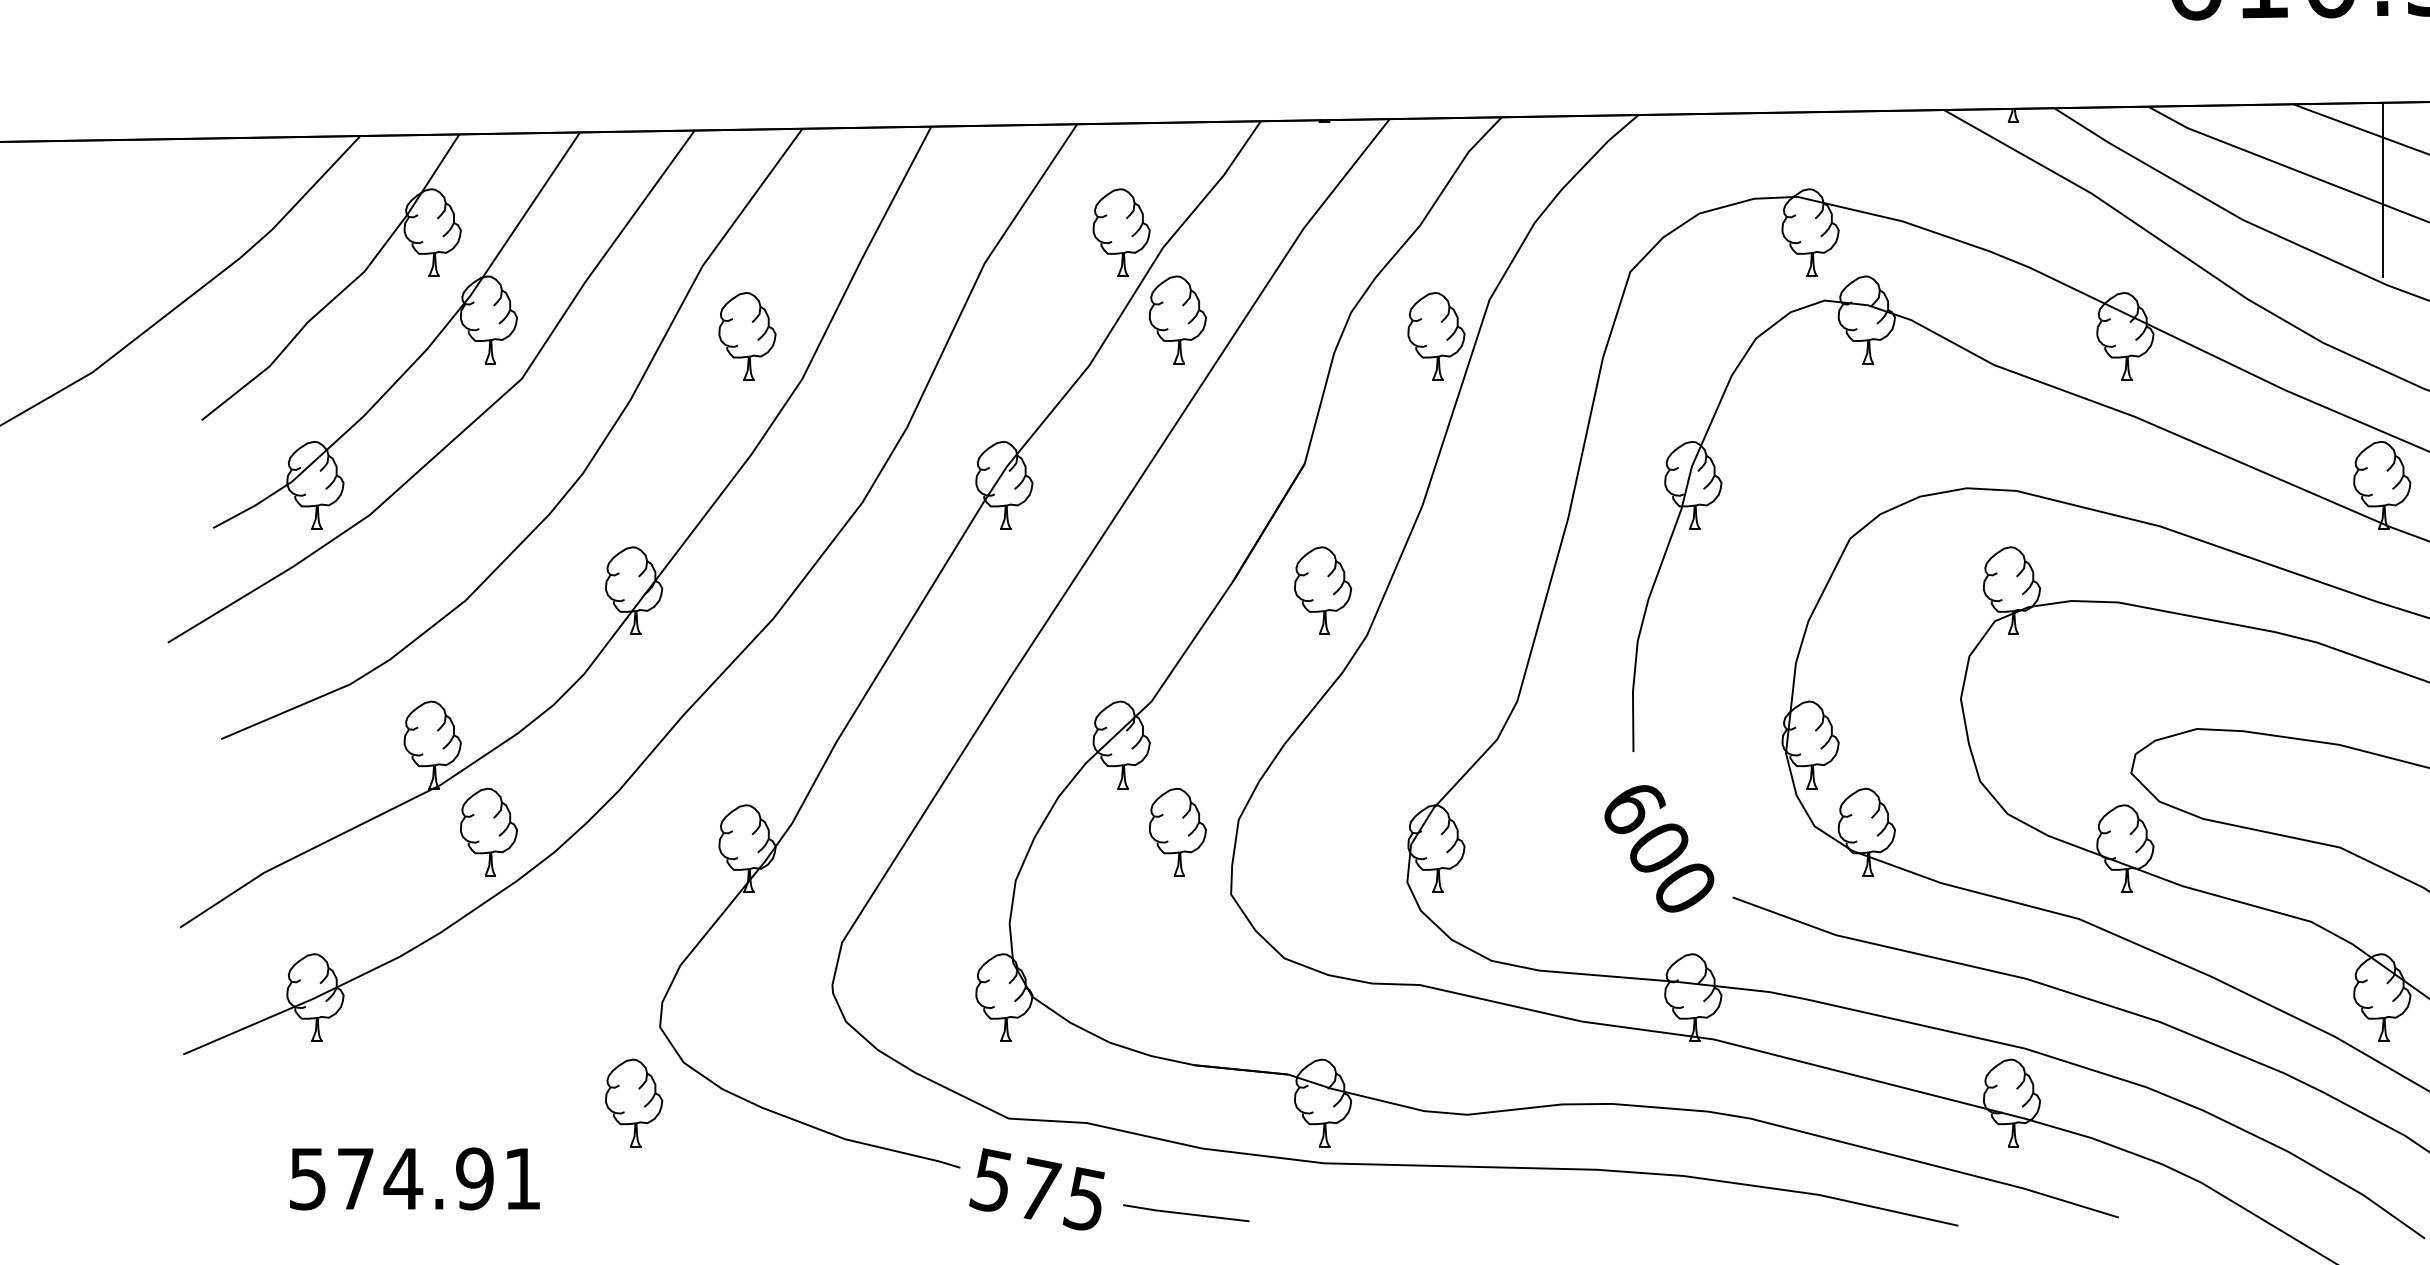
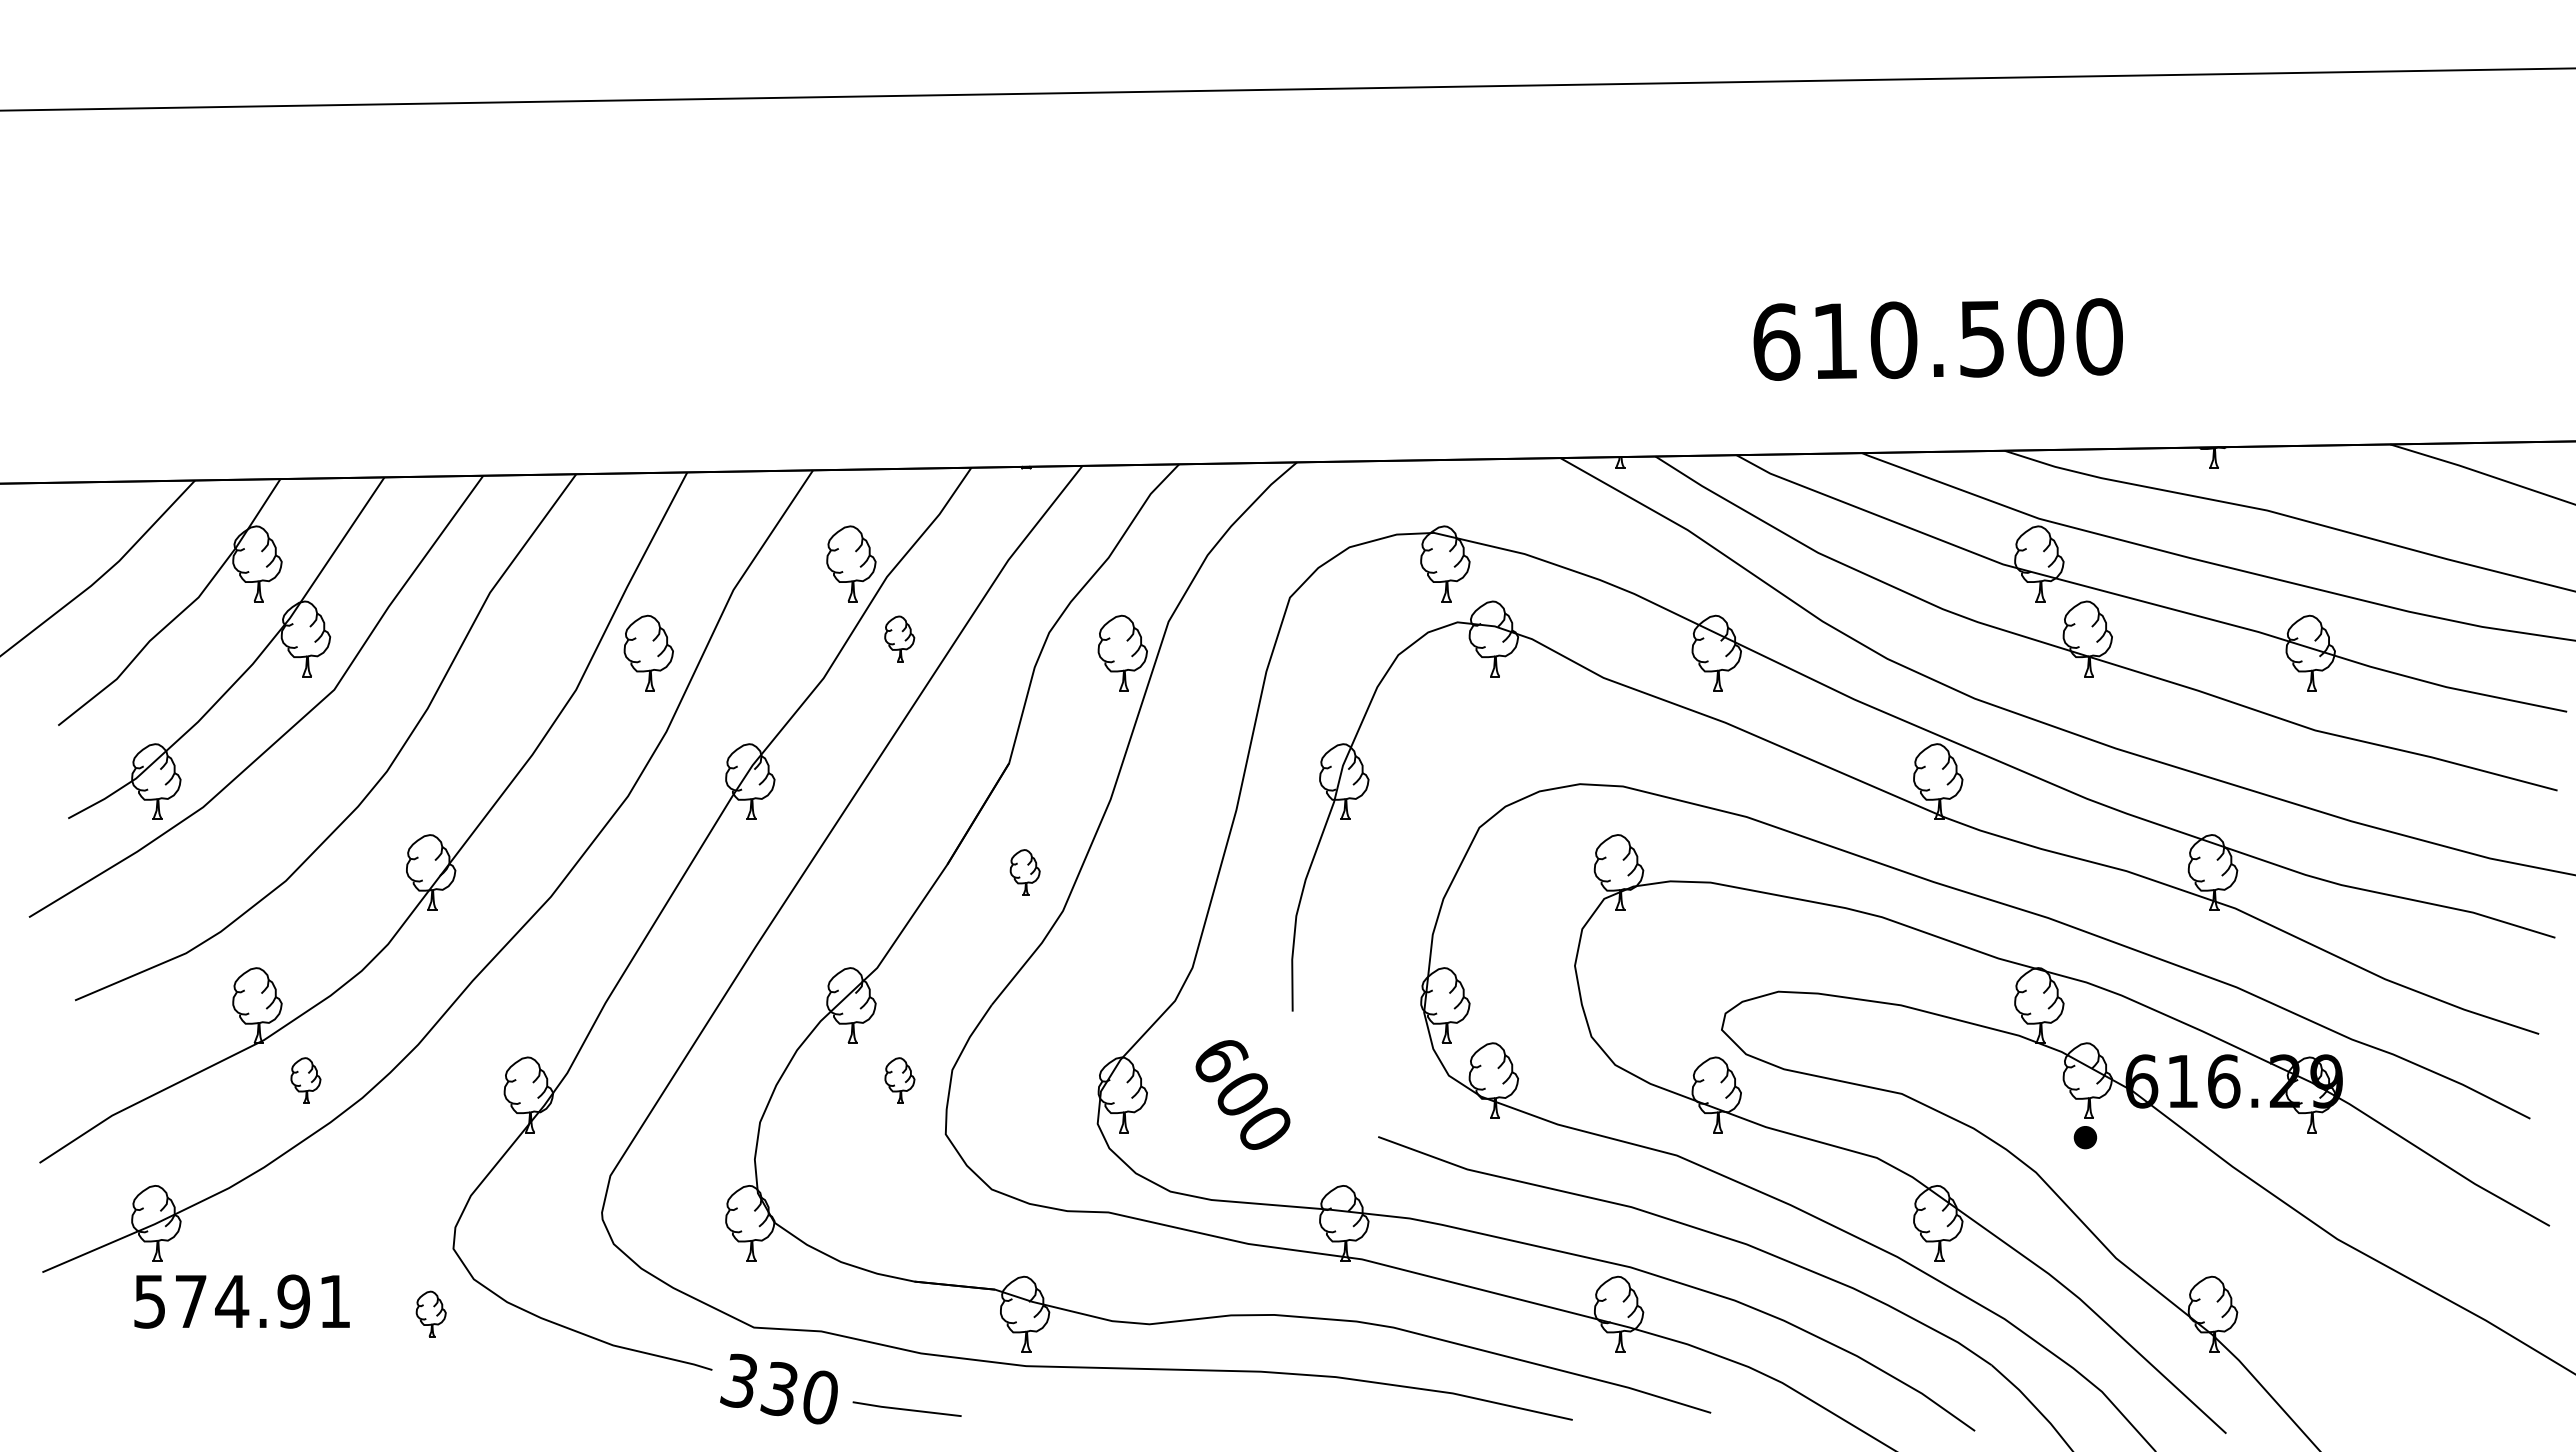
line: (2382, 189) -> (1938, 526), removed
part: (1177, 319) -> (899, 638), size x0.6
part: (747, 335) -> (648, 652), moved
part: (1323, 590) -> (1025, 872), size x0.6
part: (488, 831) -> (305, 1080), size x0.6
part: (1177, 831) -> (899, 1080), size x0.6
text: (1658, 848) -> (1242, 1094), moved
part: (634, 1102) -> (431, 1313), size x0.6
text: (414, 1178) -> (241, 1301), moved
text: (1037, 1189) -> (778, 1388), 575 -> 330

